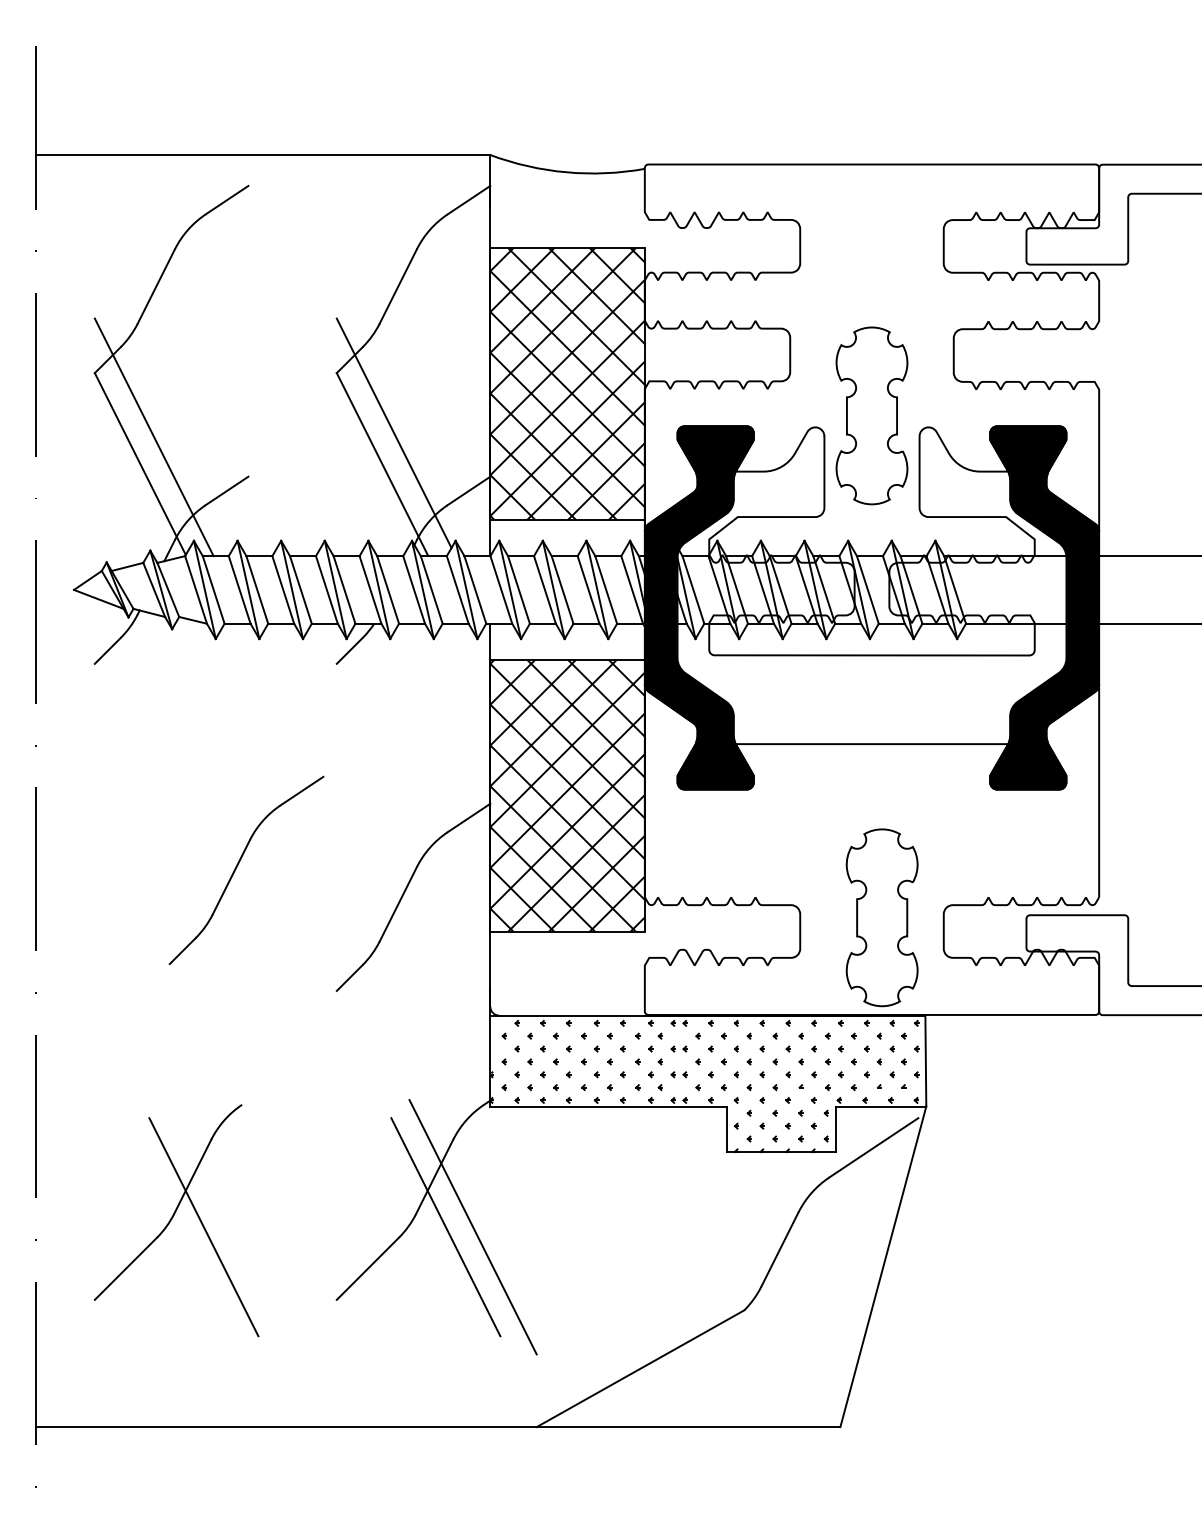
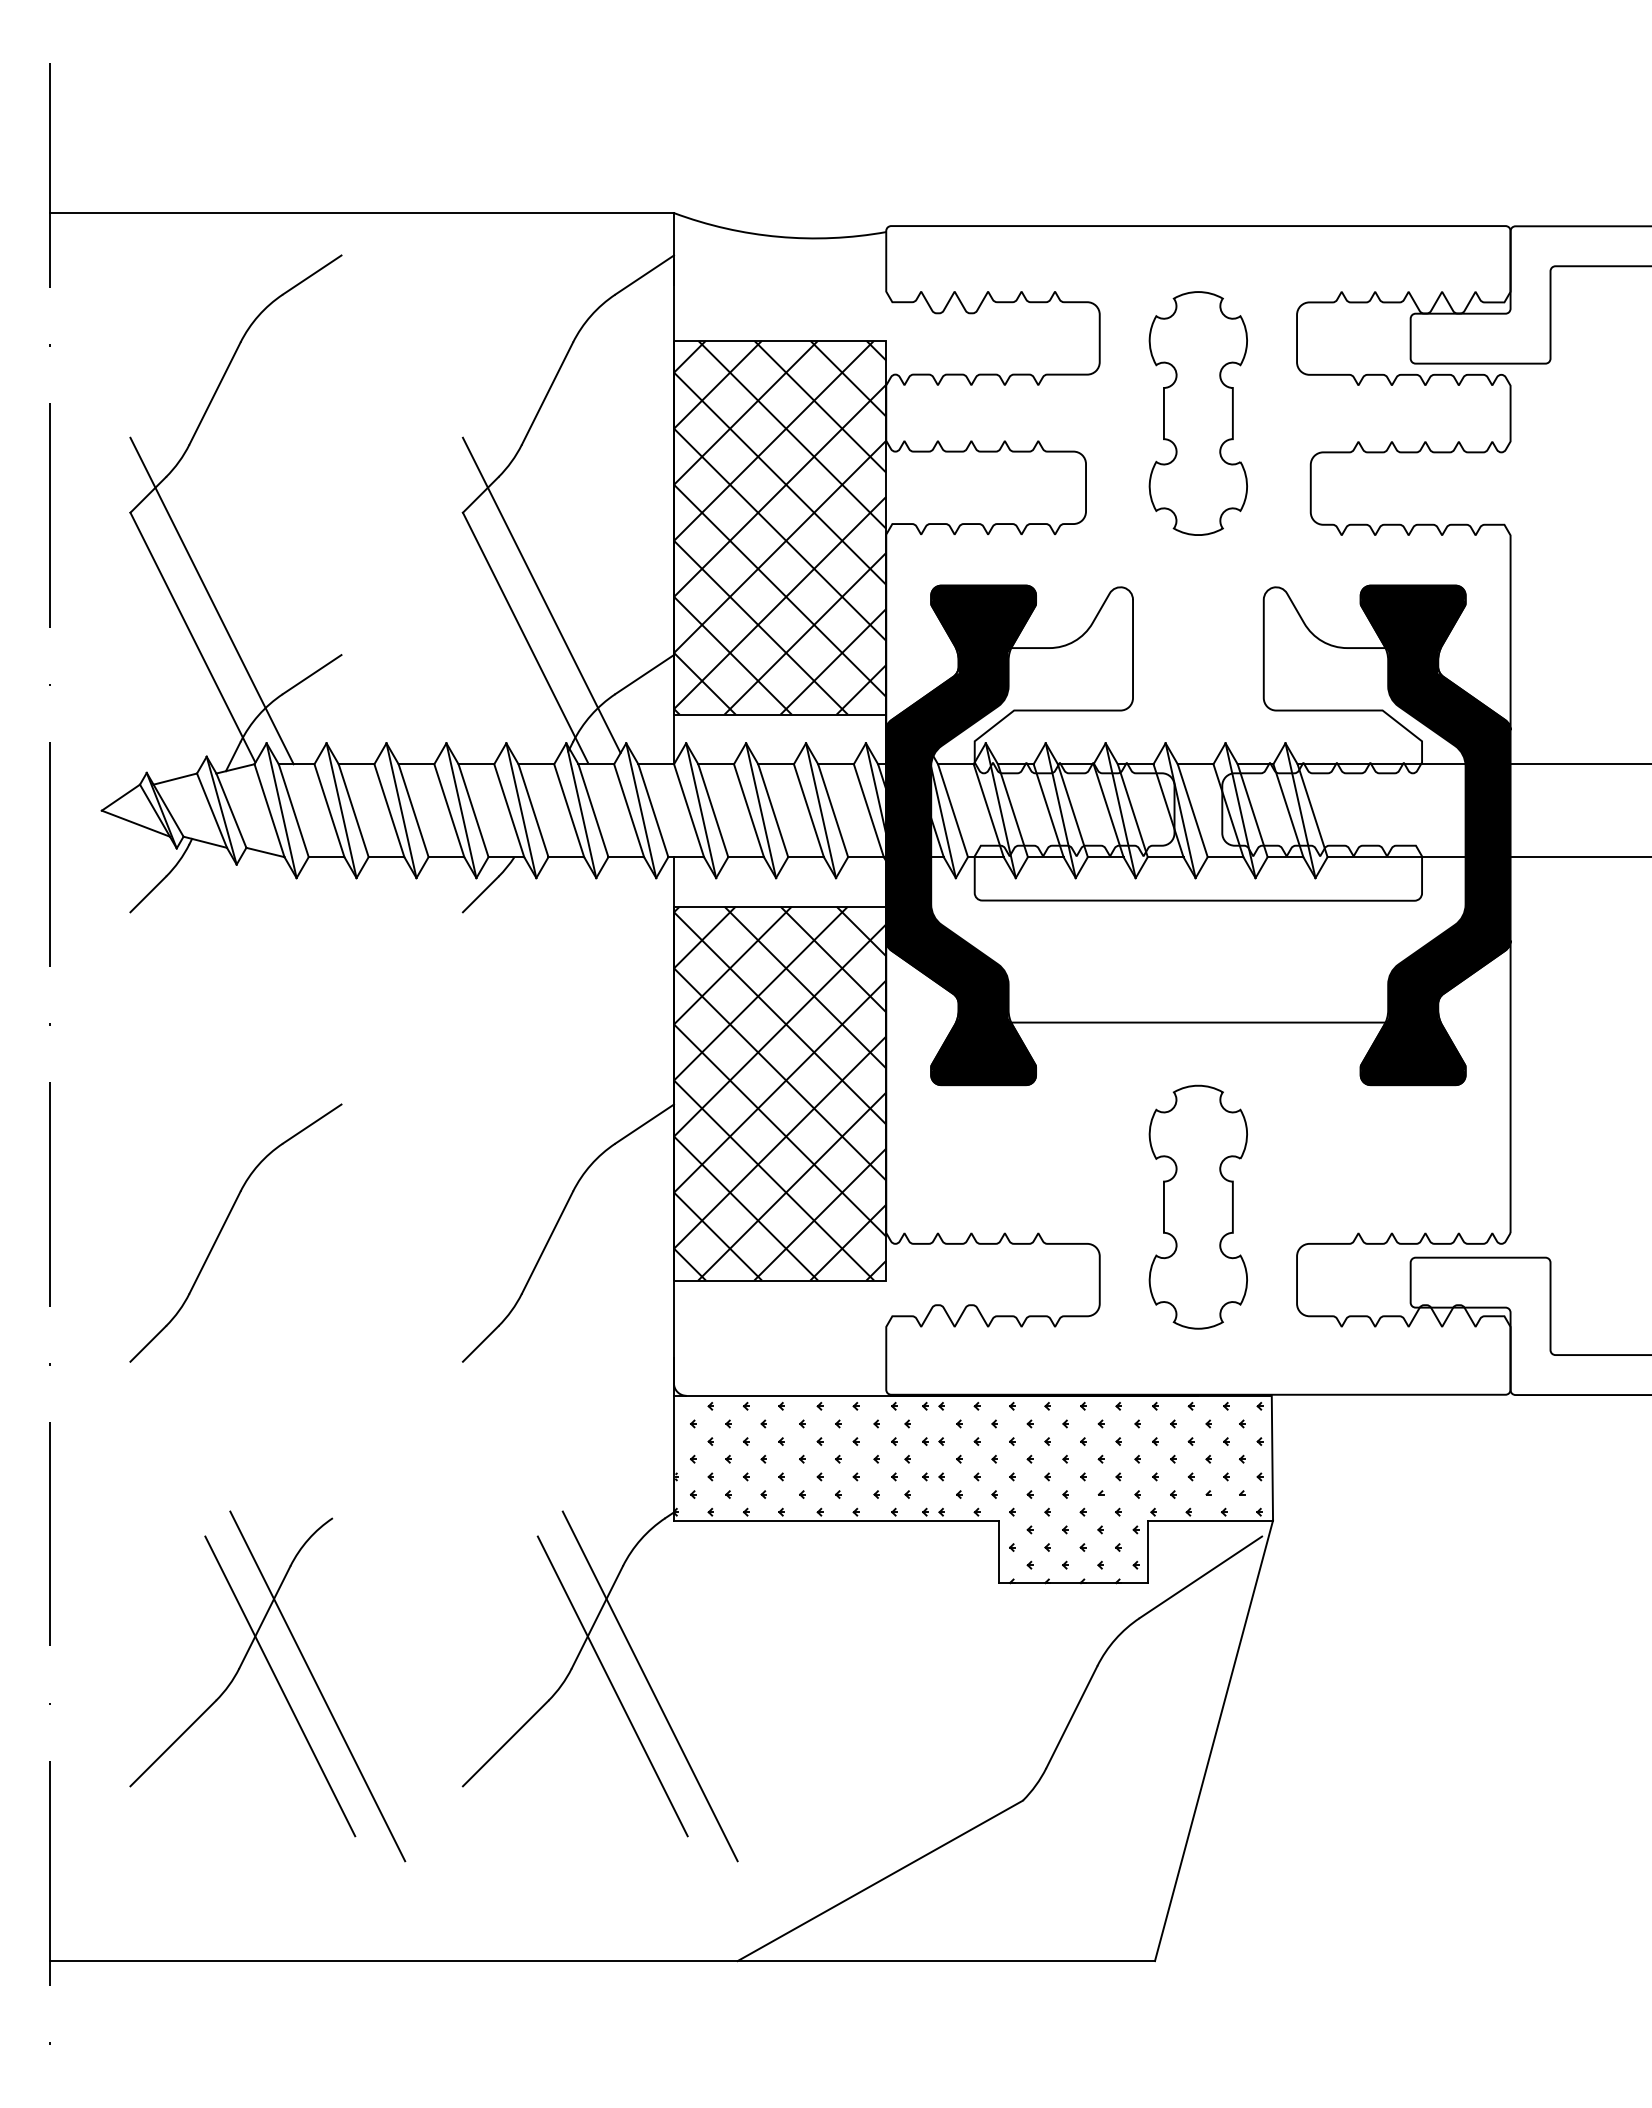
part: (871, 415) -> (1197, 413), moved
part: (238, 865) -> (224, 1226), moved
part: (881, 917) -> (1197, 1206), moved
line: (230, 1227) -> (317, 1686), added

